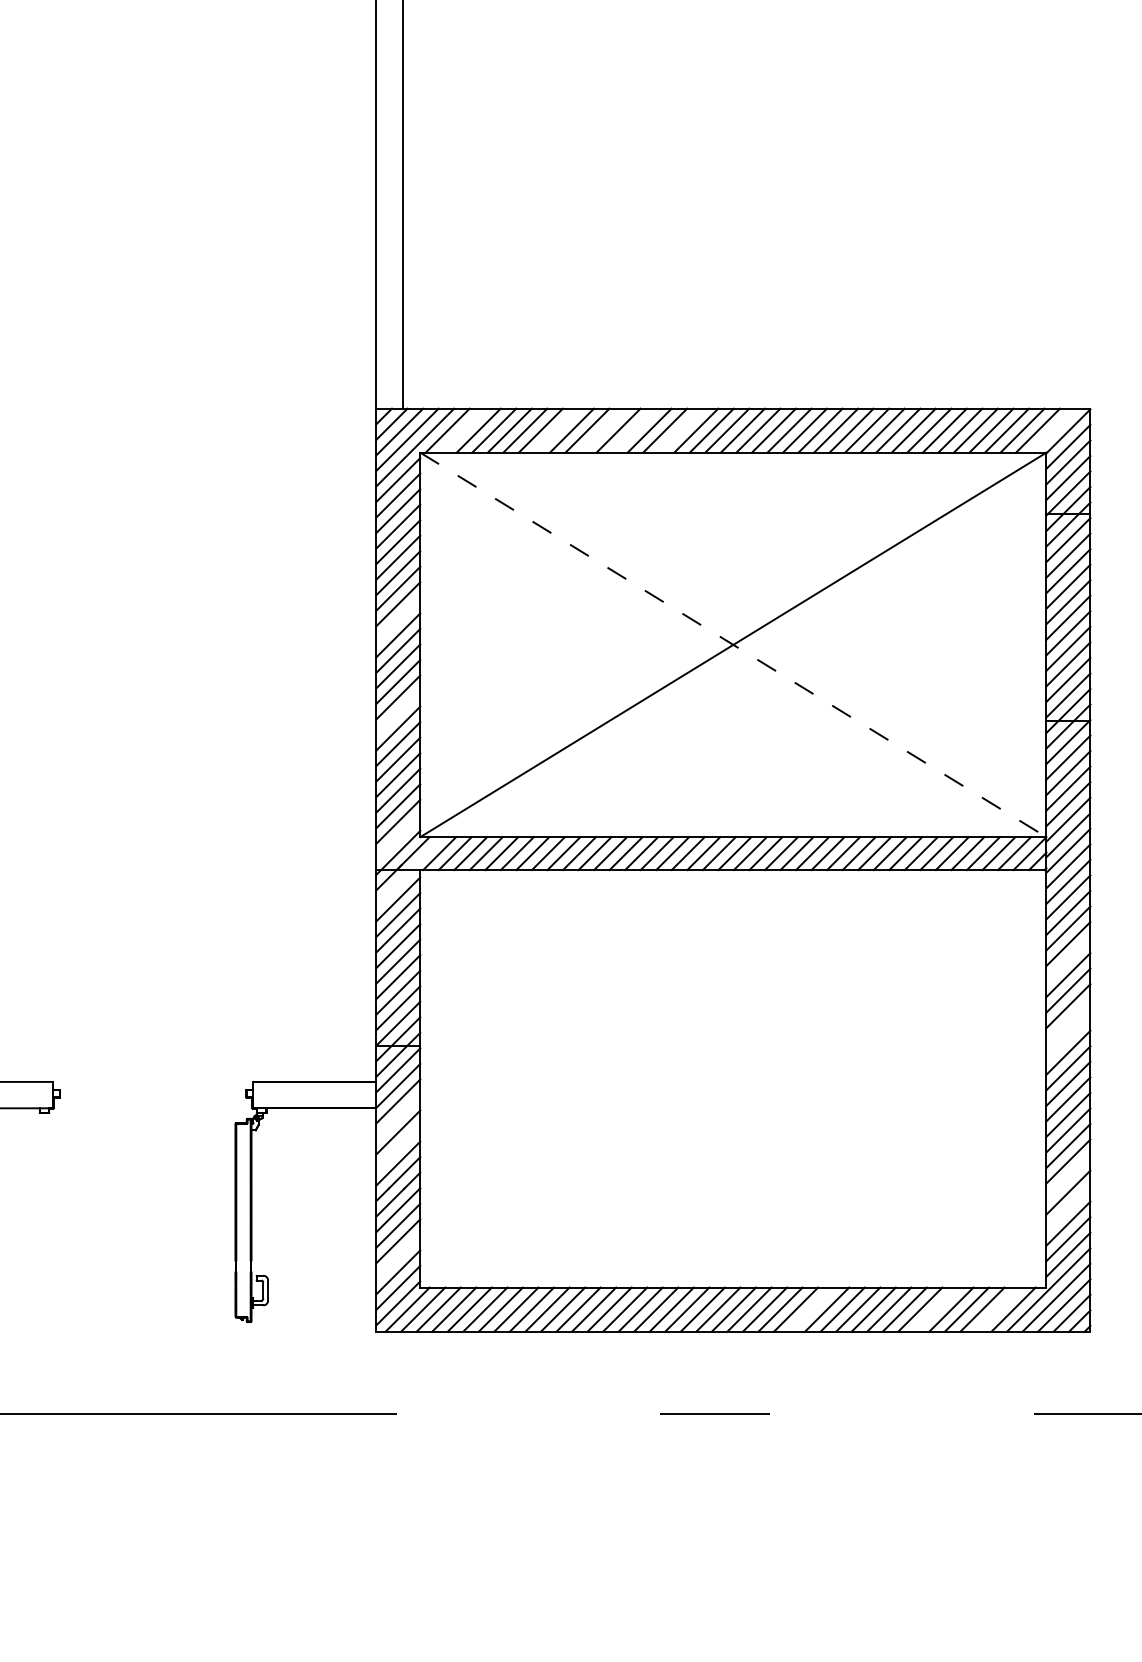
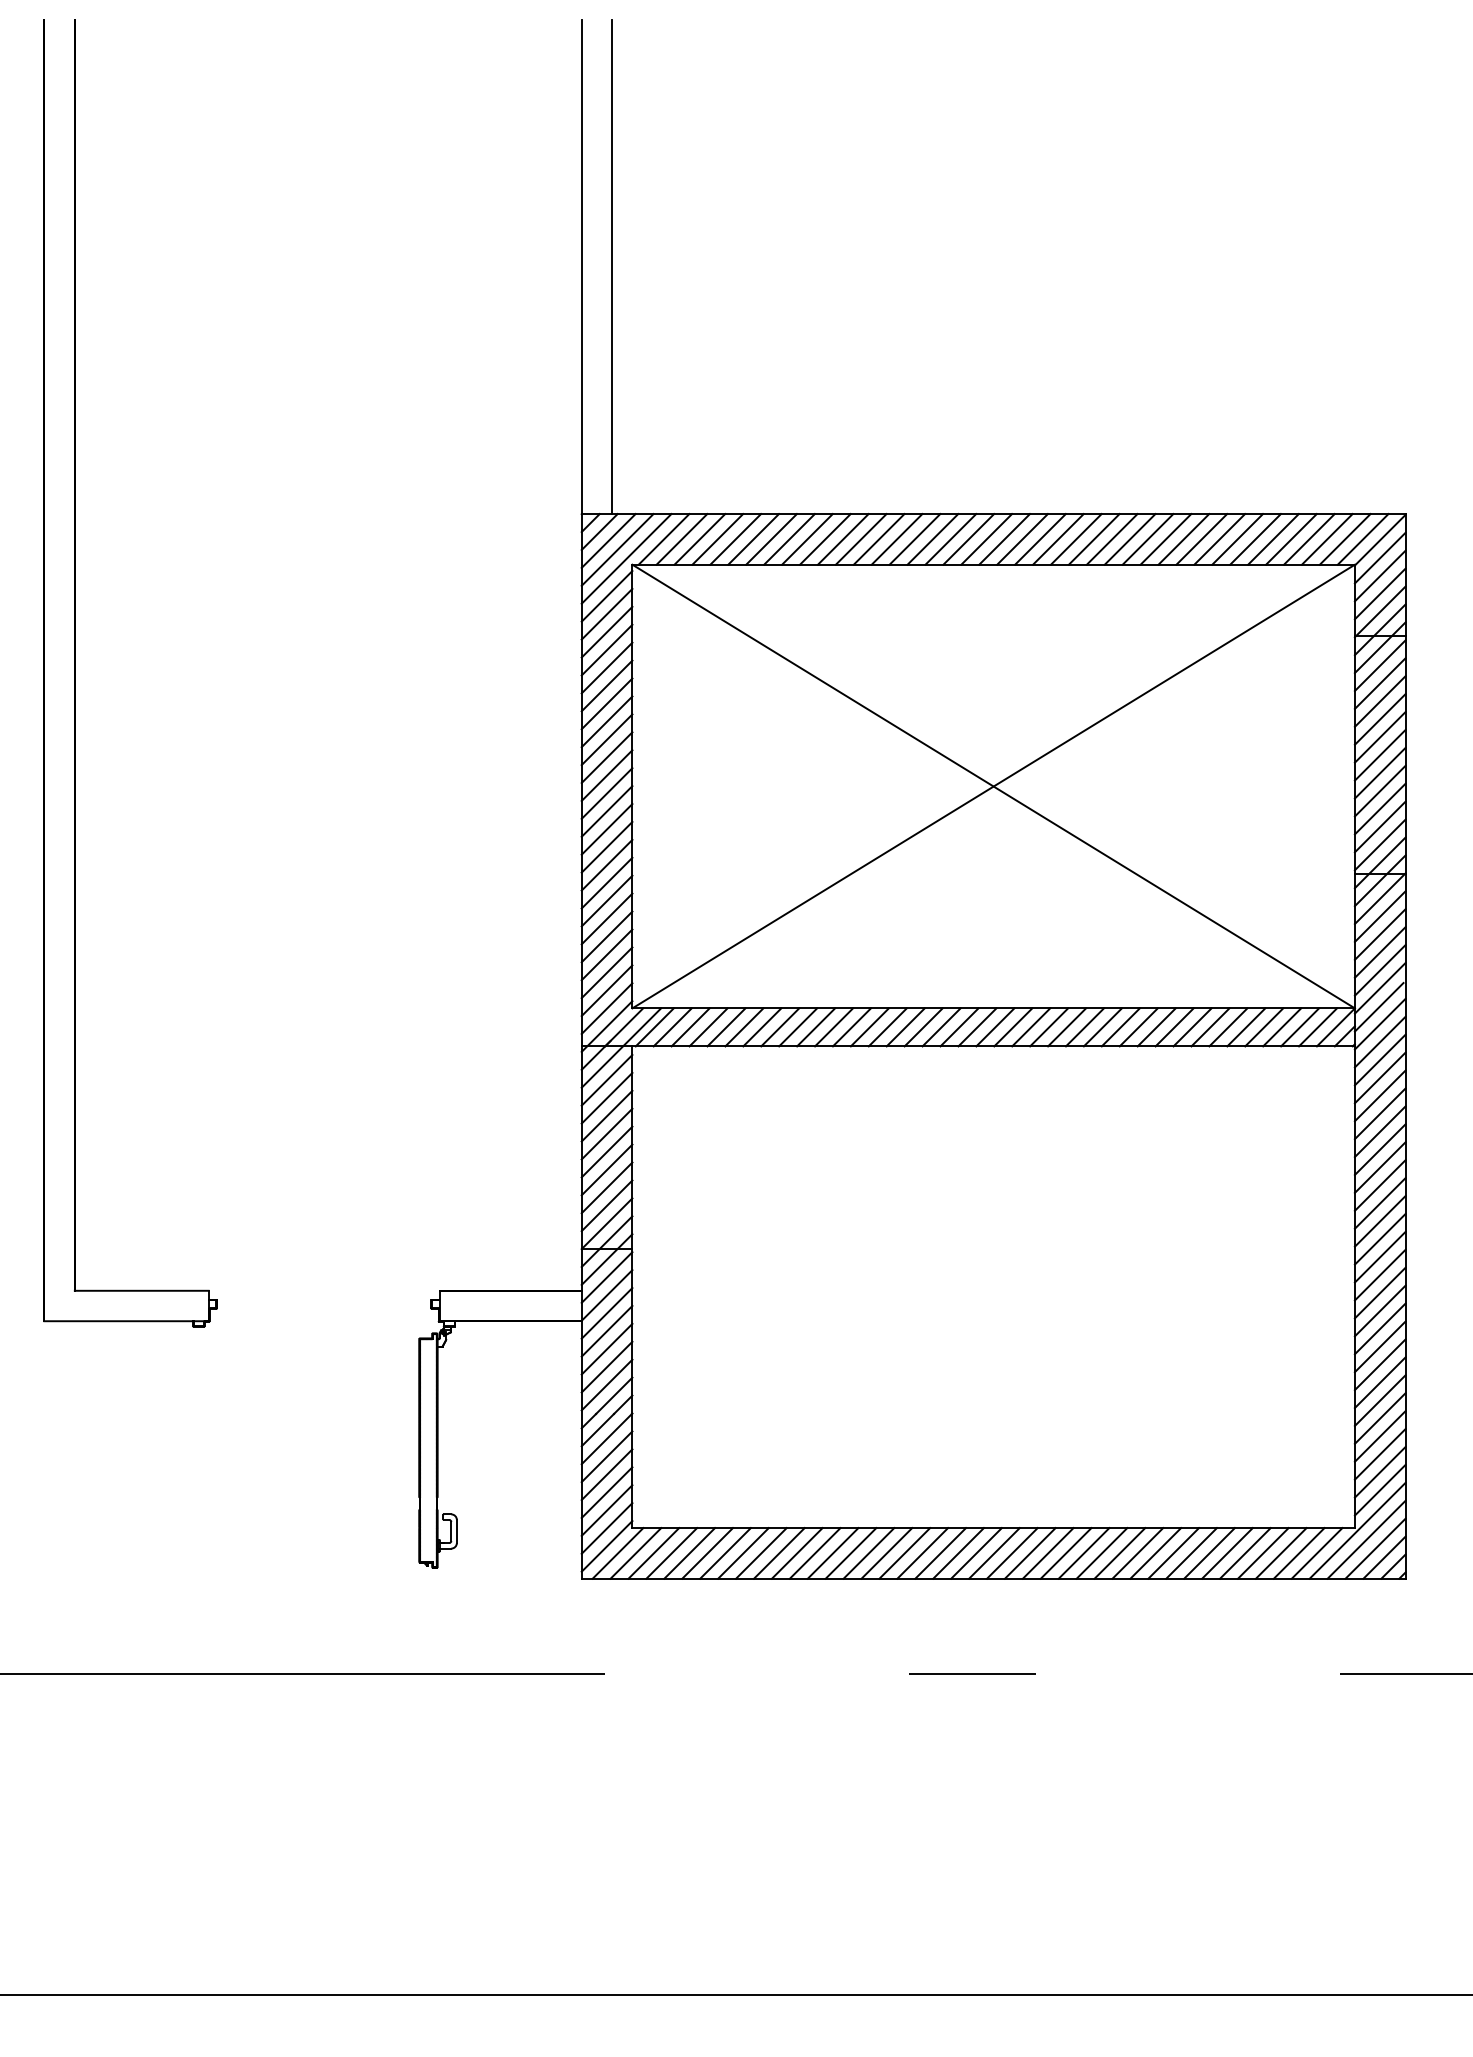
line: (462, 430) -> (681, 539), added
line: (556, 430) -> (789, 539), added
line: (602, 430) -> (842, 539), added
line: (633, 430) -> (878, 539), added
line: (680, 430) -> (932, 539), added
line: (1053, 430) -> (1362, 539), added
line: (397, 619) -> (606, 757), added
line: (733, 644) -> (993, 786), dashed -> solid
line: (397, 712) -> (606, 864), added
line: (397, 837) -> (606, 1008), added
line: (410, 871) -> (621, 1047), added
line: (1067, 959) -> (1379, 1149), added
line: (1067, 1021) -> (1379, 1221), added
line: (1067, 1036) -> (1379, 1238), added
line: (397, 1116) -> (606, 1330), added
line: (397, 1147) -> (606, 1366), added
line: (1067, 1177) -> (1379, 1400), added
line: (1067, 1208) -> (1379, 1436), added
line: (397, 1256) -> (606, 1492), added
line: (811, 1309) -> (1083, 1553), added
line: (936, 1309) -> (1227, 1553), added
line: (997, 1309) -> (1298, 1553), added

